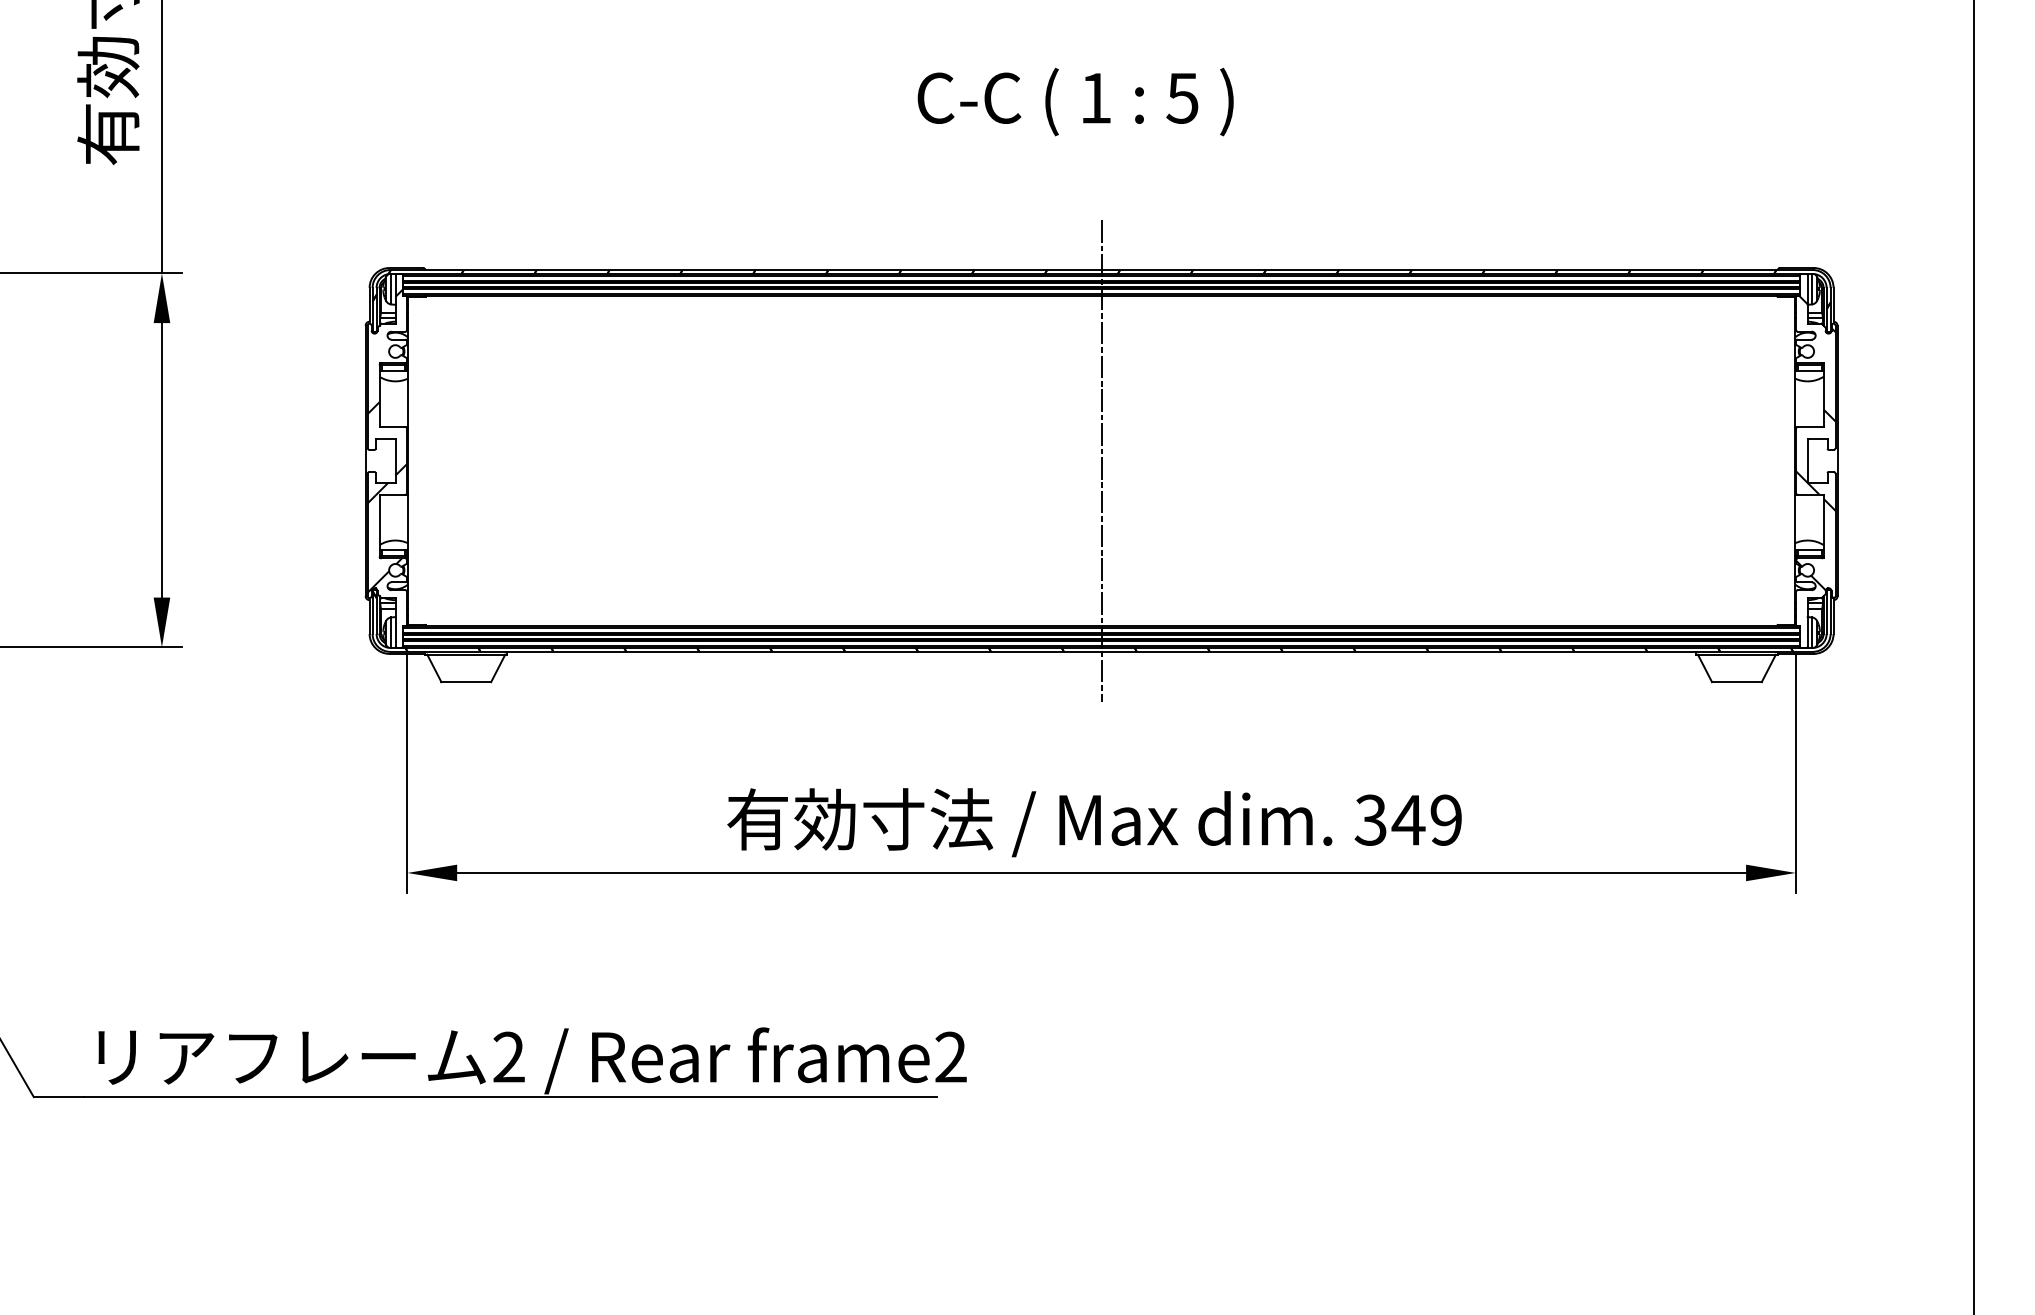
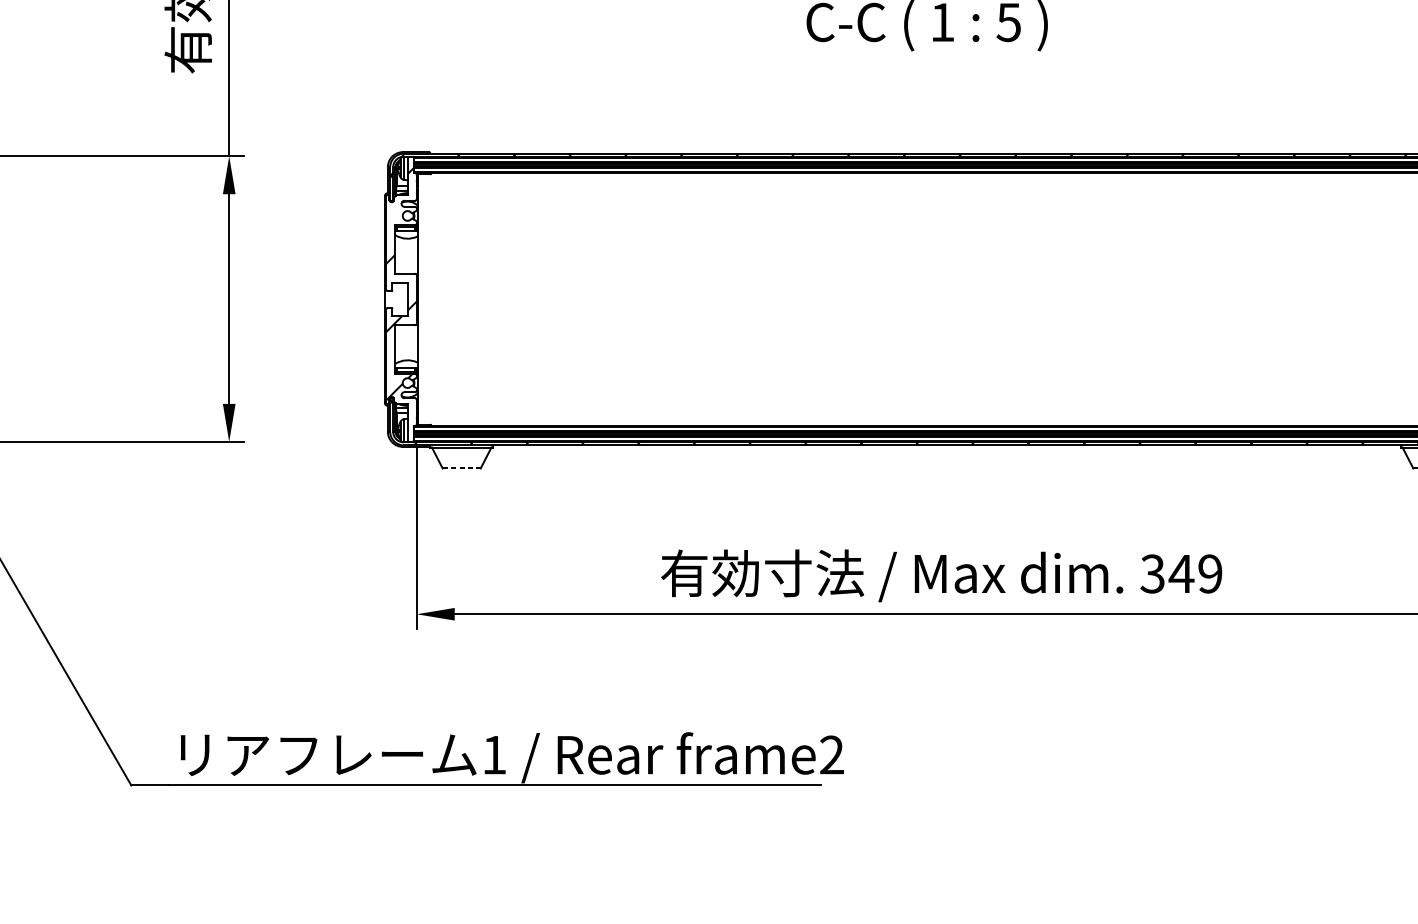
line: (1101, 460) -> (946, 299), removed
line: (466, 682) -> (461, 468), solid -> dashed
text: (508, 1056) -> (493, 754), 2 -> 1

